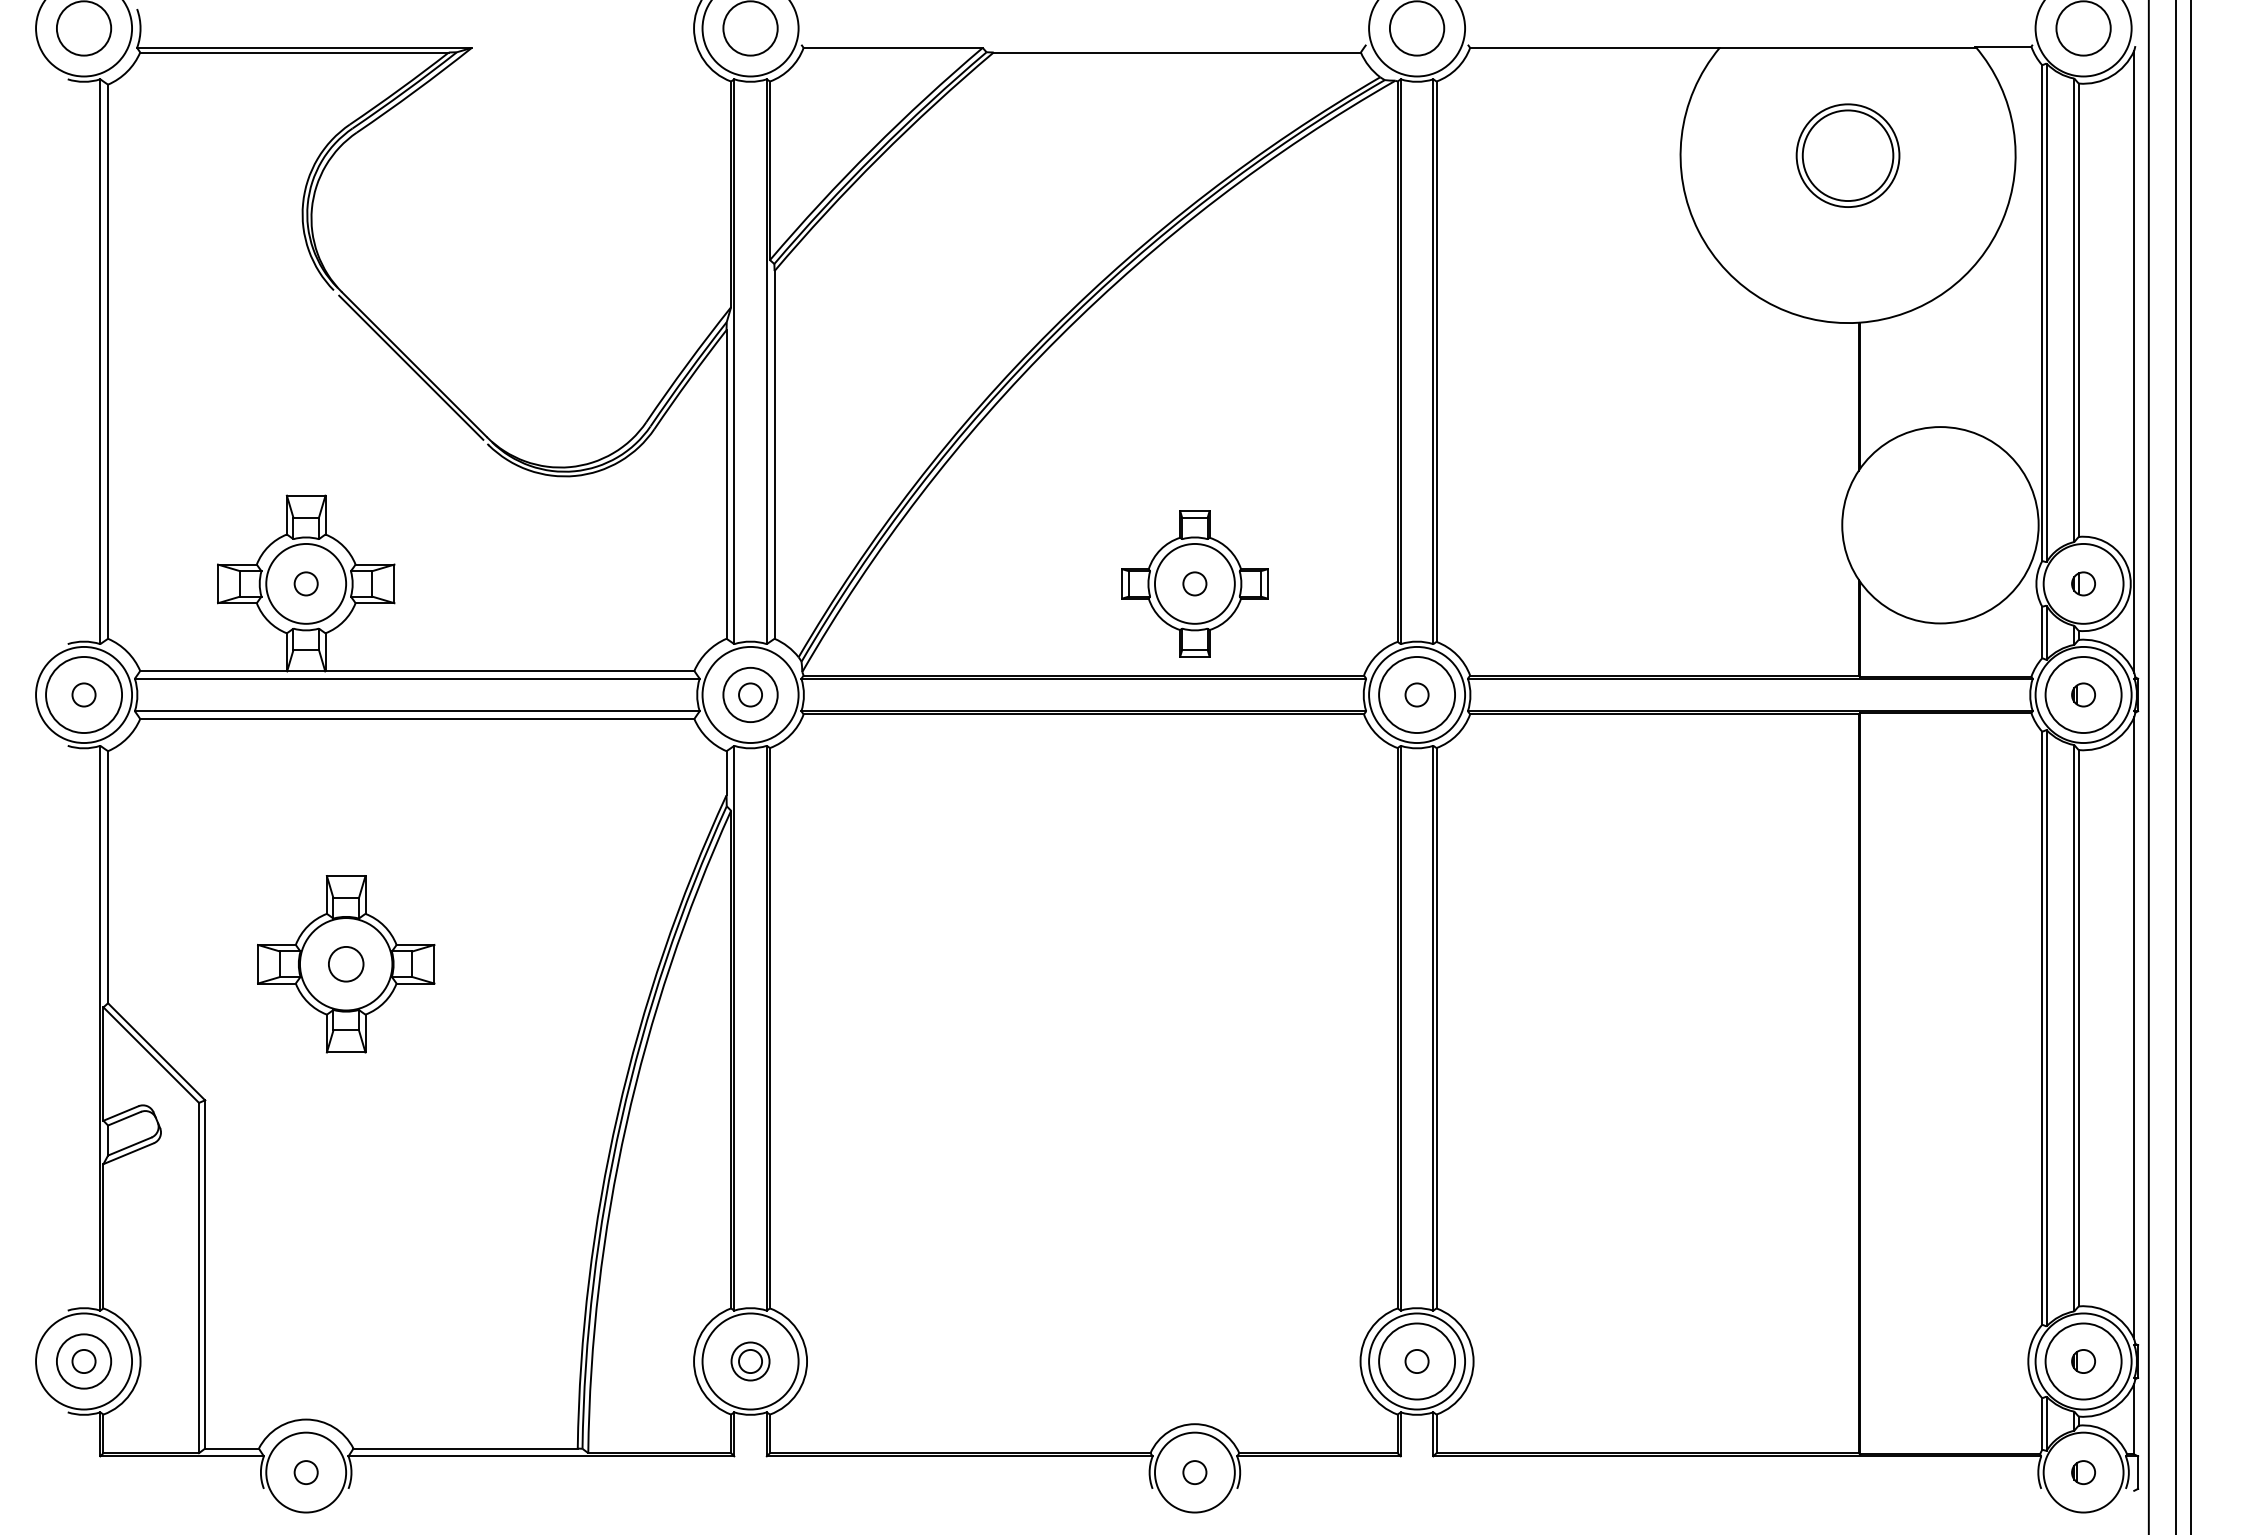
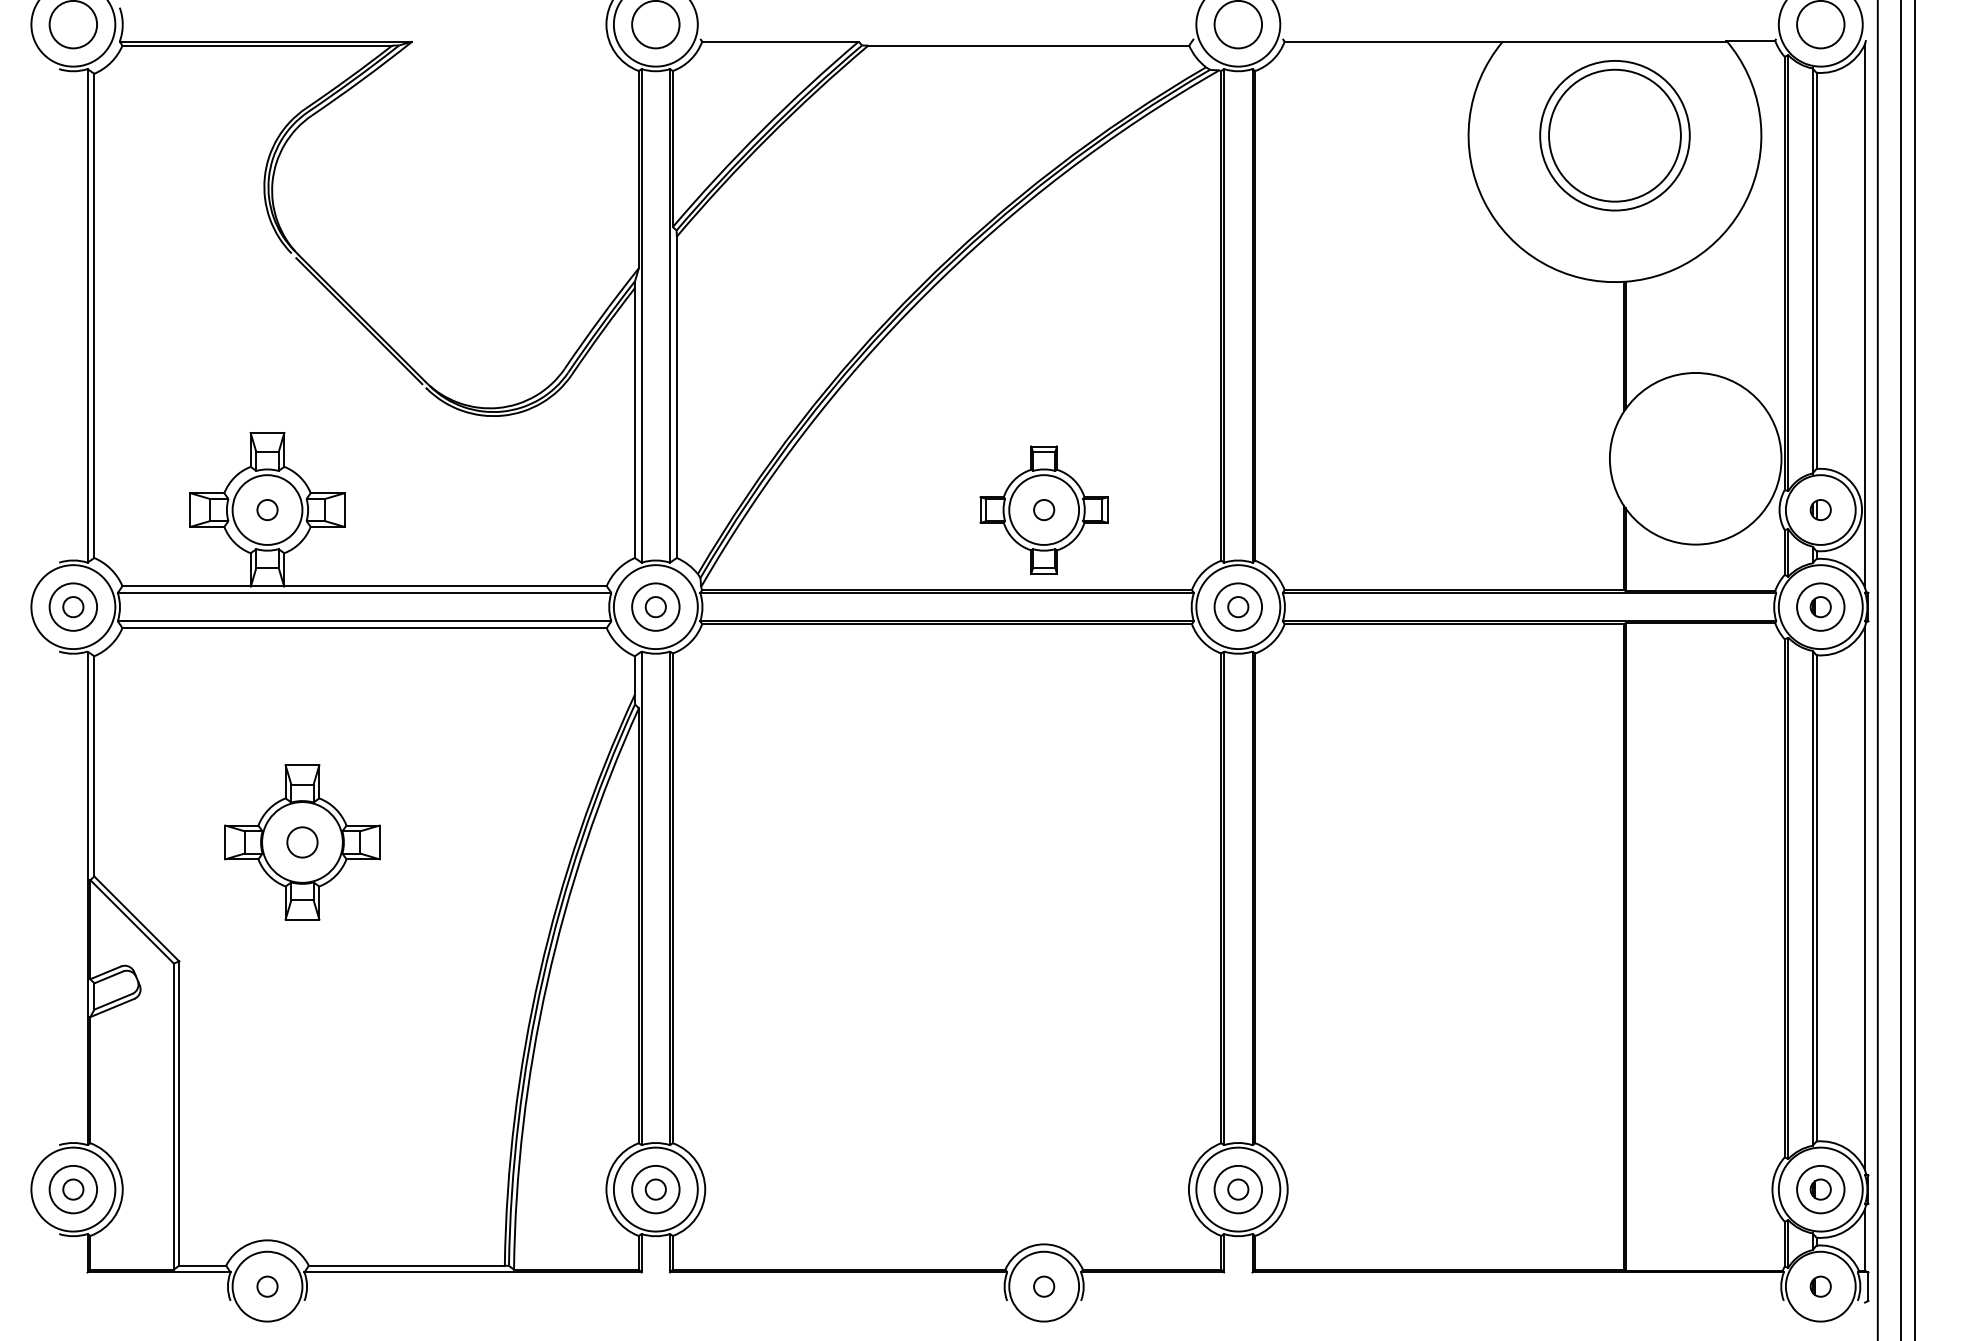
part: (1847, 155) -> (1614, 135), size x1.67
circle: (83, 694) -> (72, 606), size x0.71
circle: (1416, 694) -> (1237, 606), size x0.71
circle: (2083, 694) -> (1820, 606), size x0.71
circle: (750, 1361) -> (655, 1189), size x1.43
circle: (1416, 1361) -> (1237, 1189), size x0.71
circle: (2083, 1361) -> (1820, 1189), size x0.71

